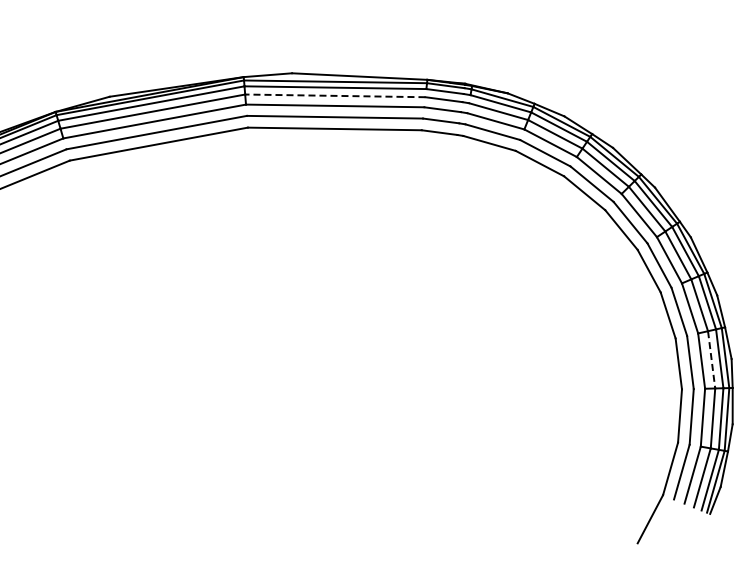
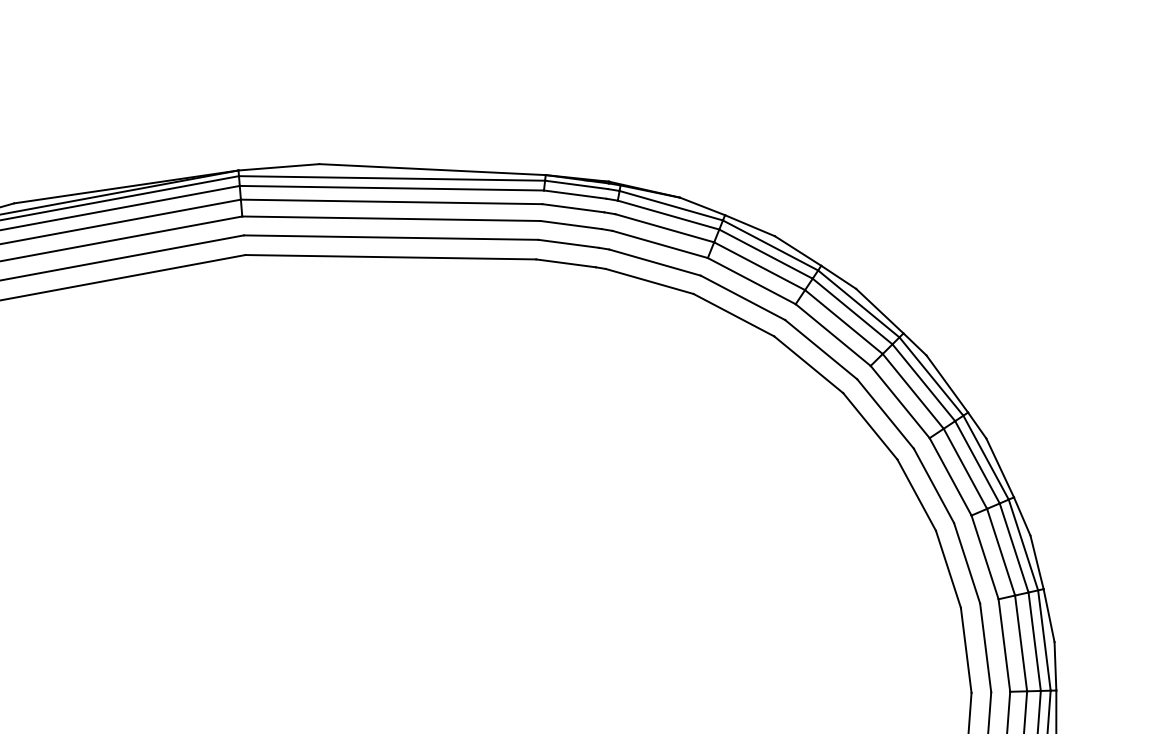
line: (334, 95) -> (390, 201), dashed -> solid
line: (711, 359) -> (1020, 642), dashed -> solid

